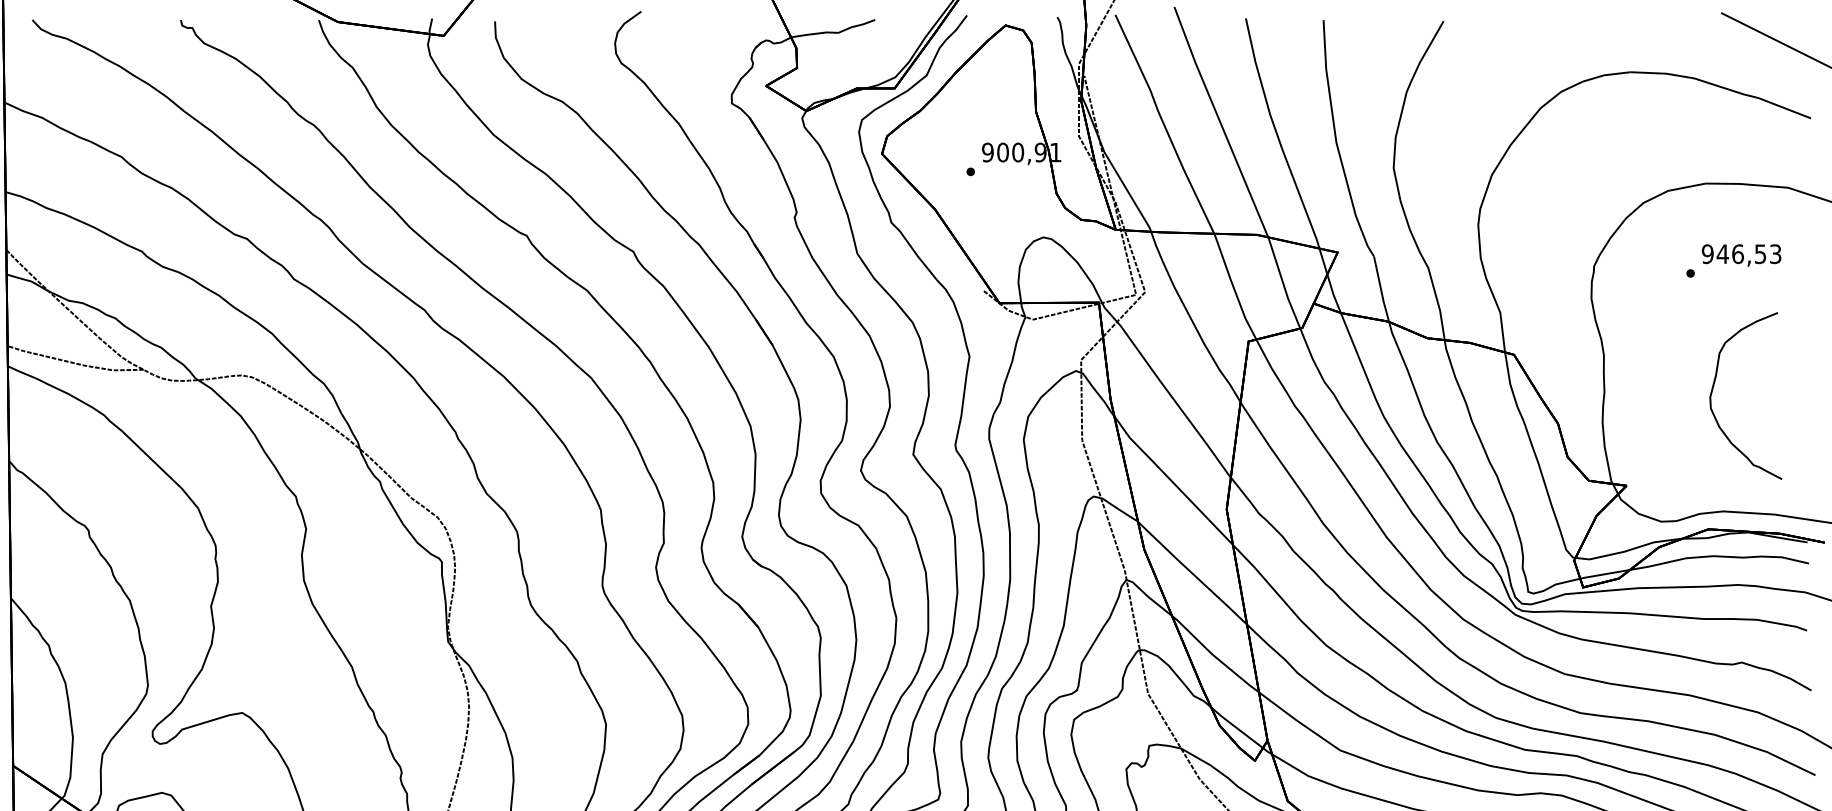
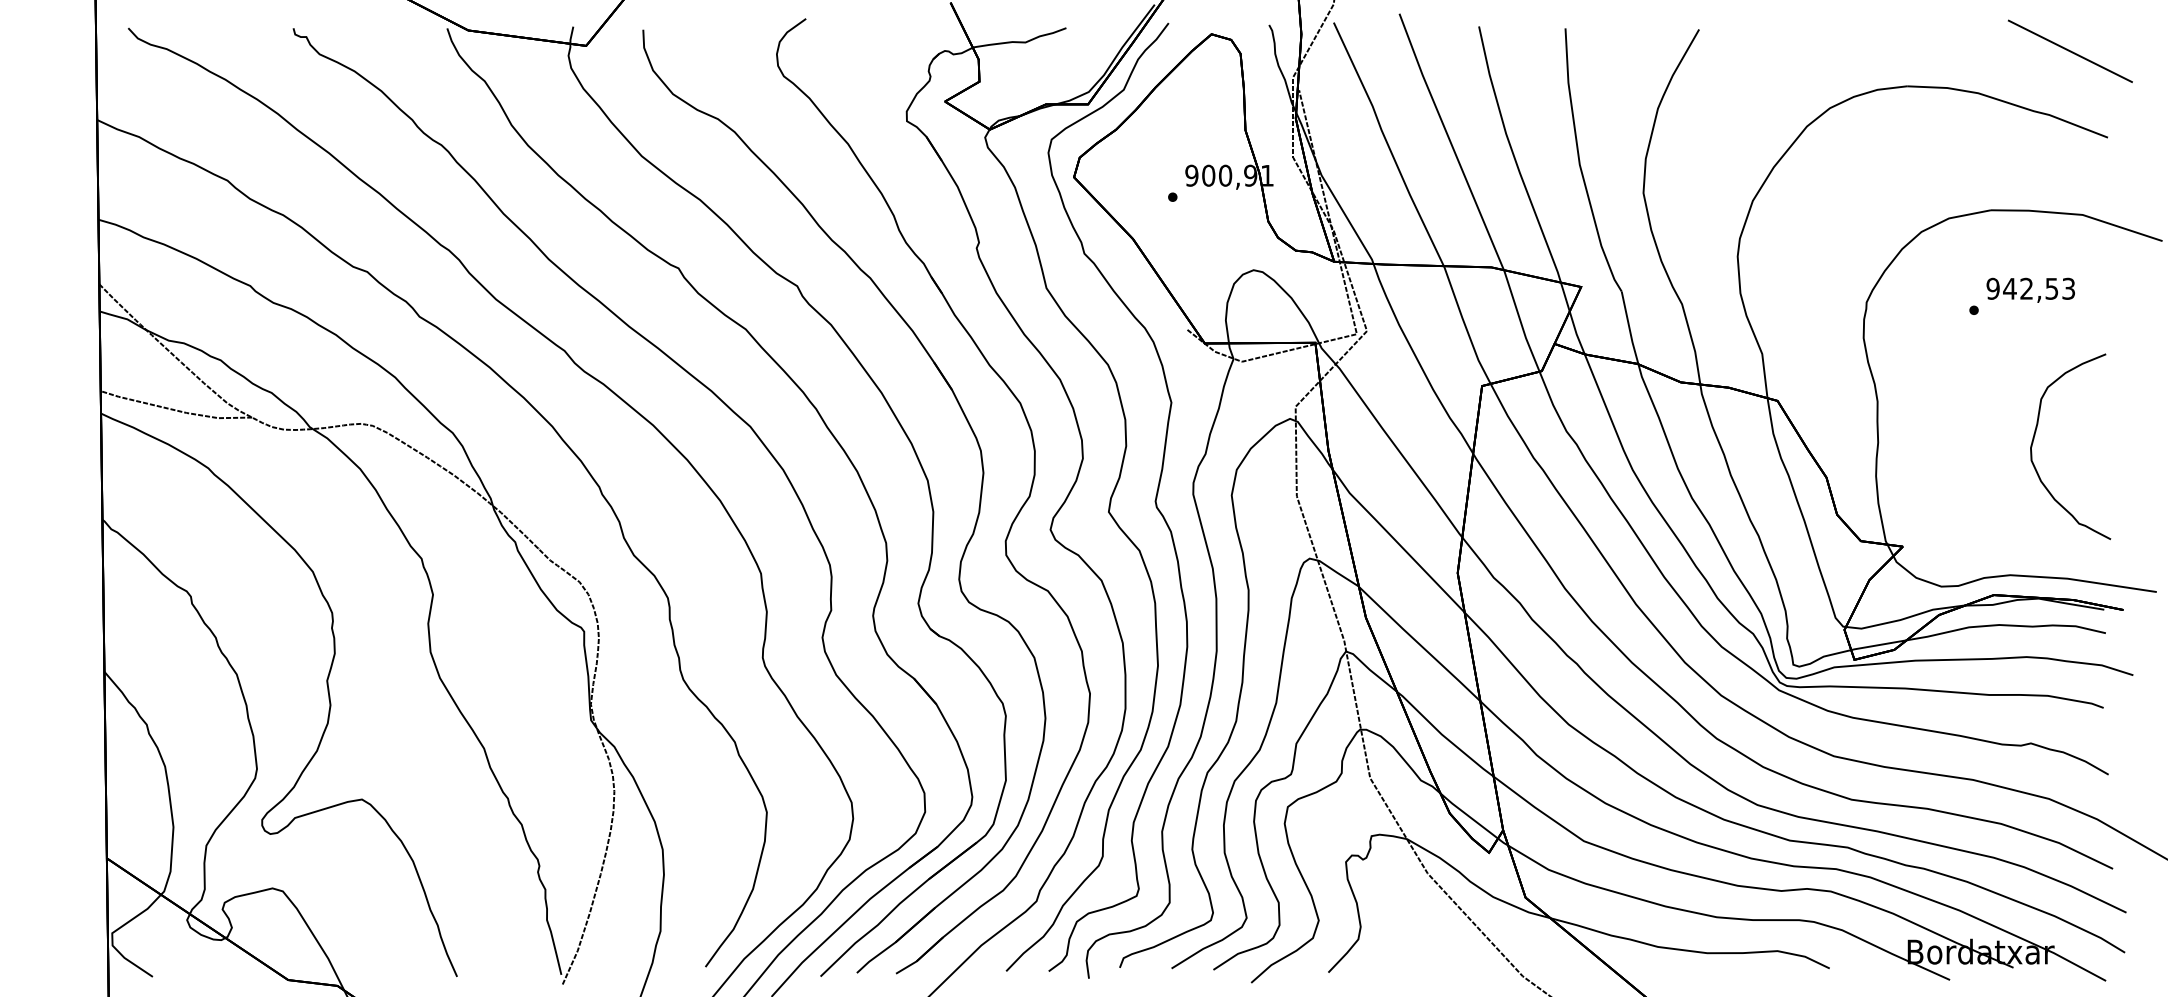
text: (1737, 253) -> (2026, 288), 946,53 -> 942,53
curve: (1713, 389) -> (2034, 439), moved

